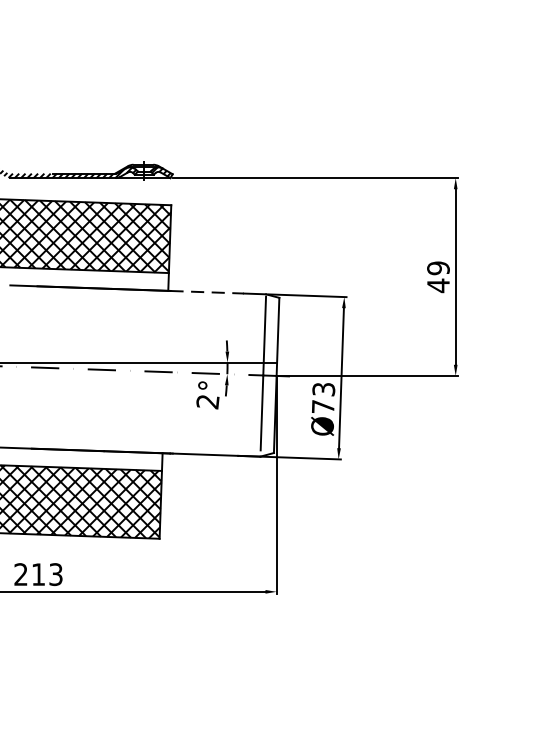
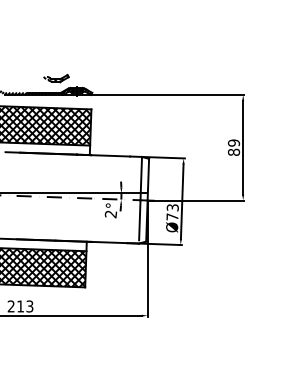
part: (105, 147) -> (56, 78), added
text: (437, 285) -> (233, 152), 49 -> 89
line: (207, 291) -> (110, 155), dashed -> solid

